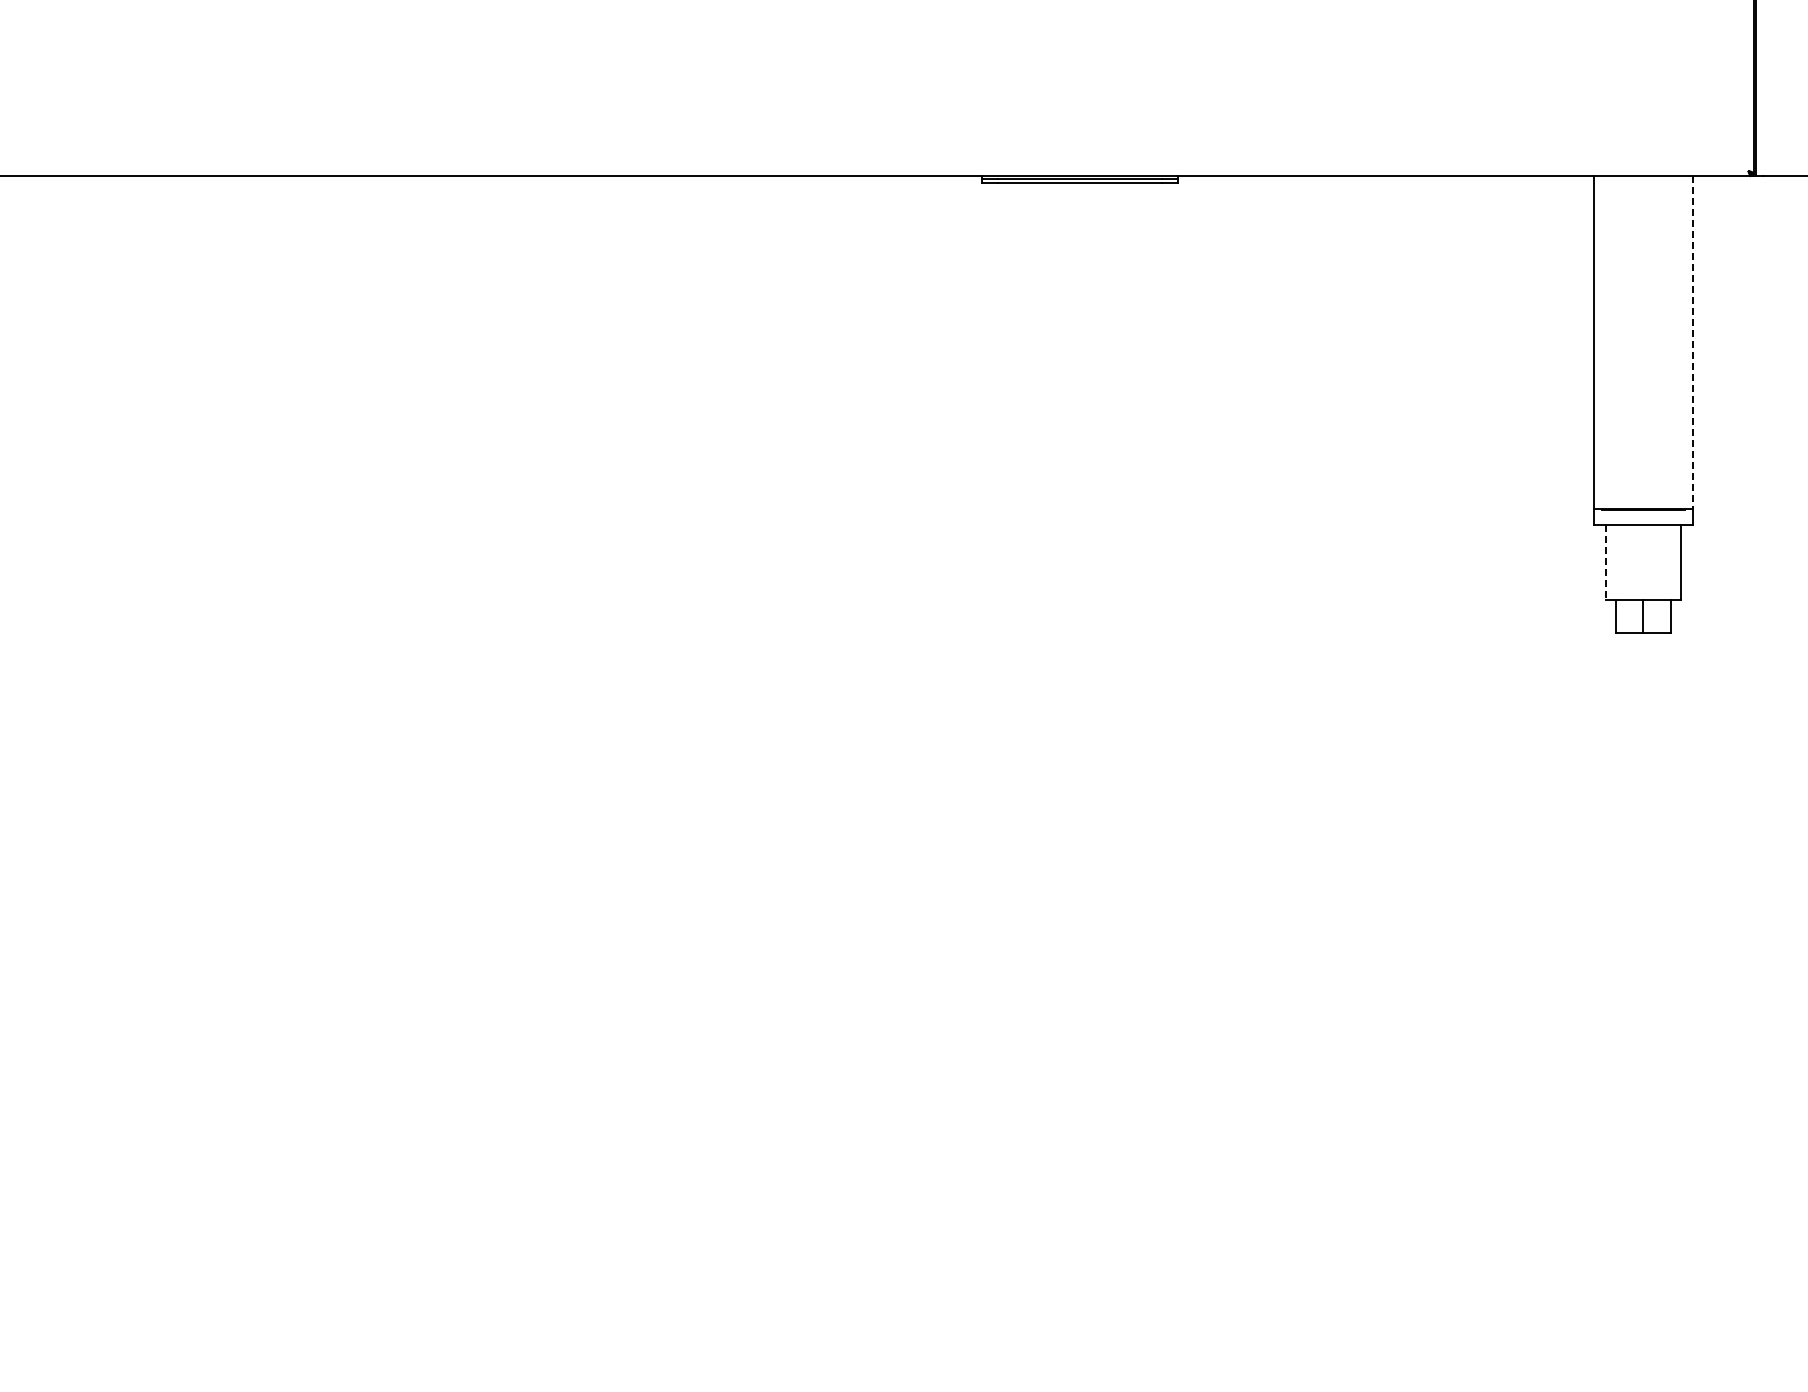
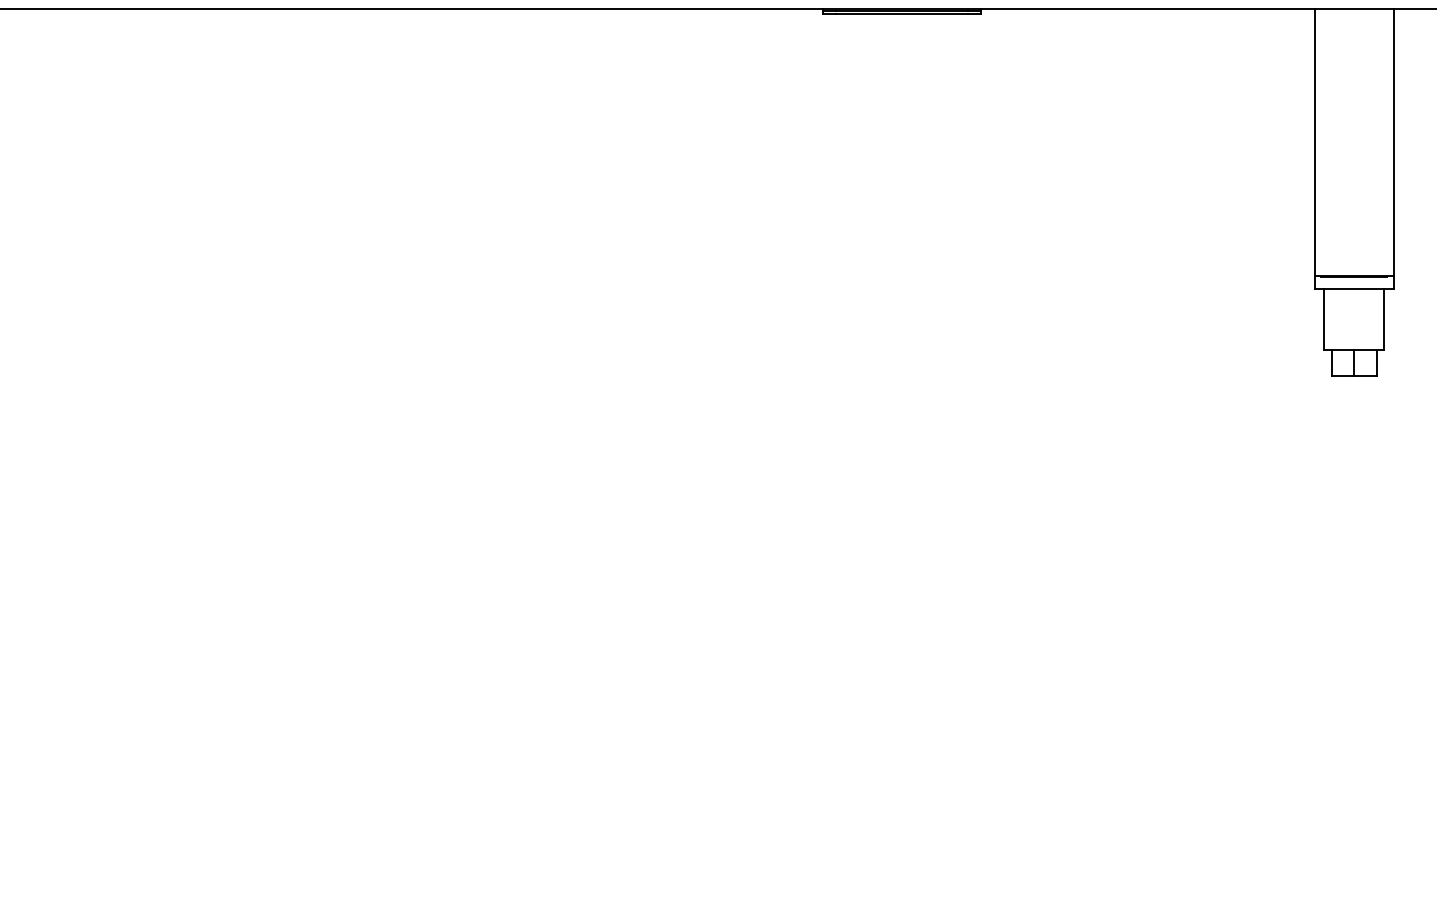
line: (1692, 343) -> (1393, 143), dashed -> solid
line: (1605, 562) -> (1323, 319), dashed -> solid

